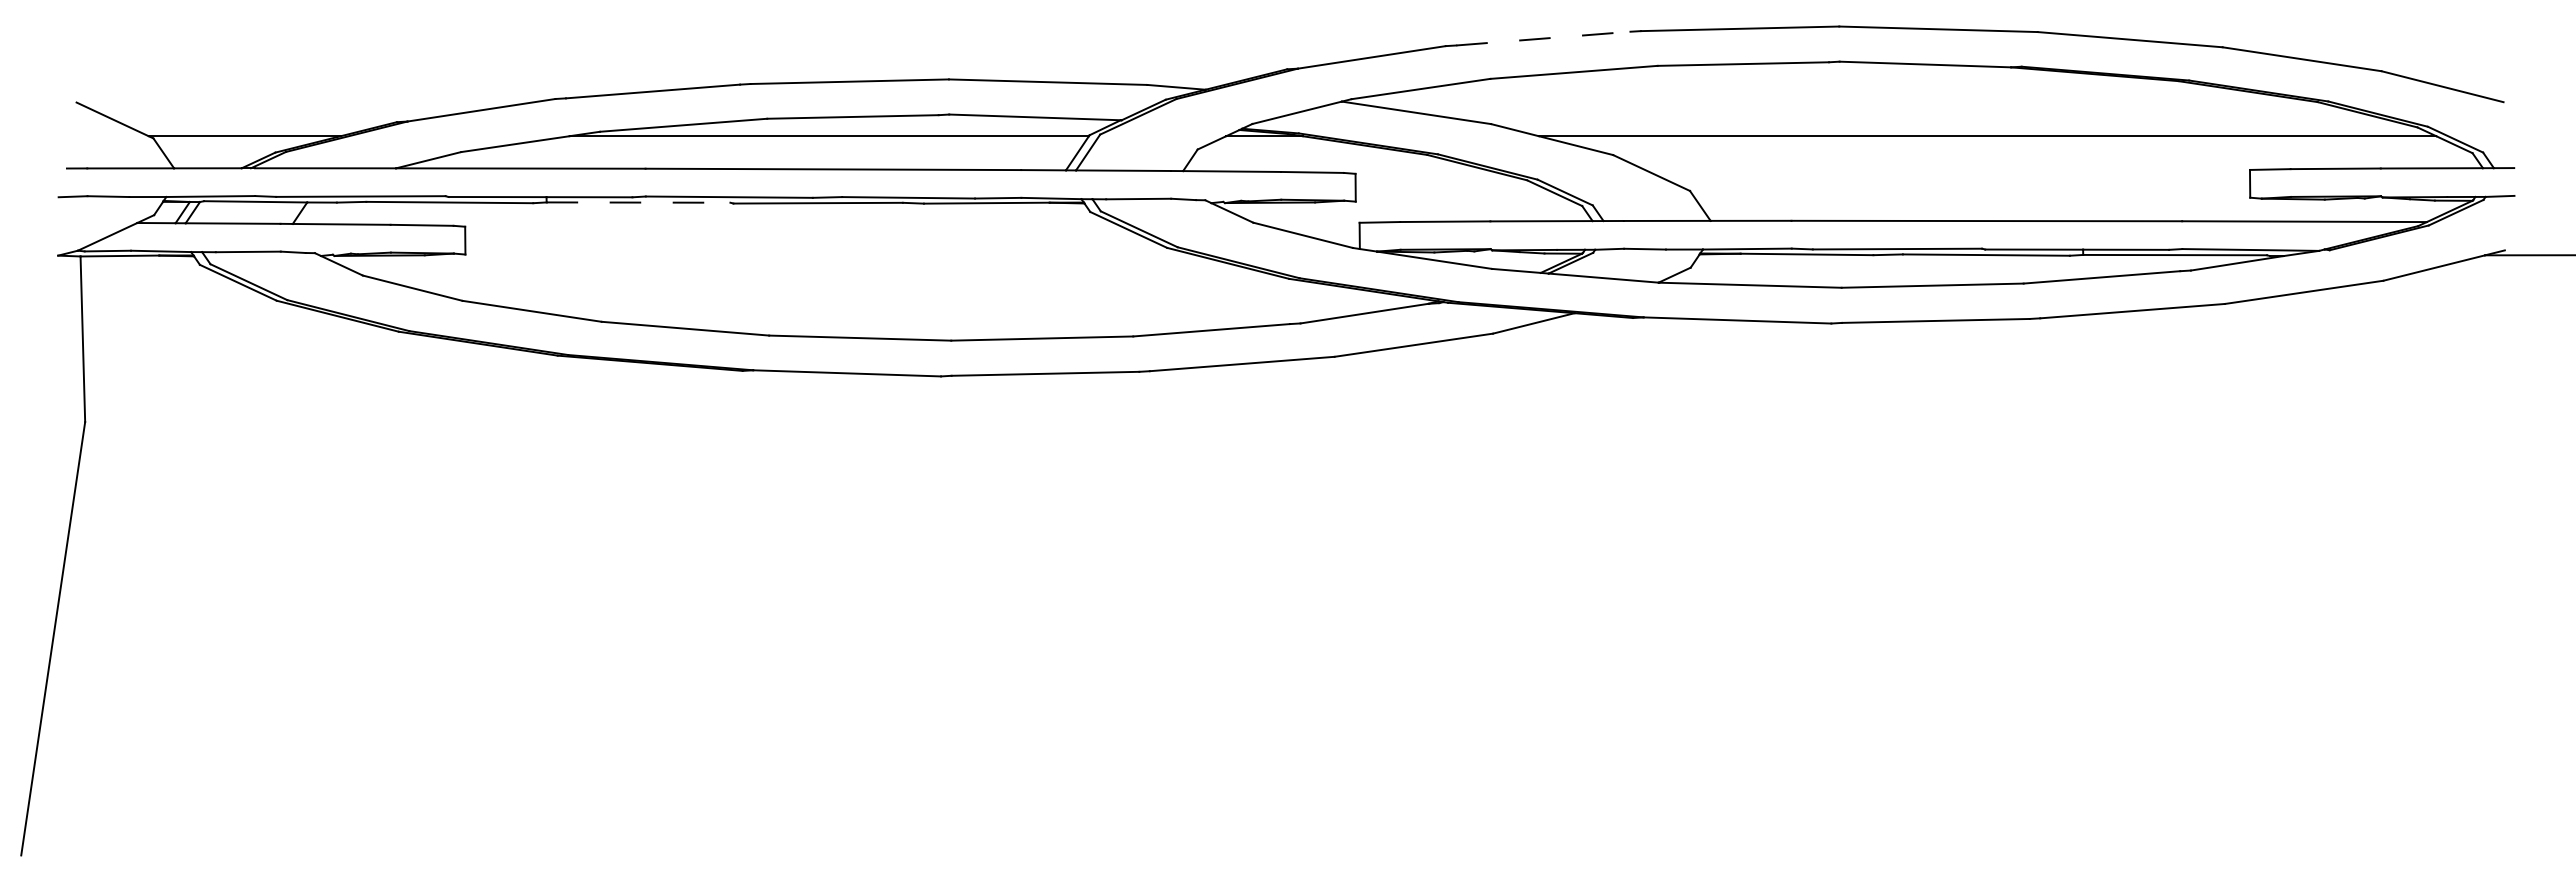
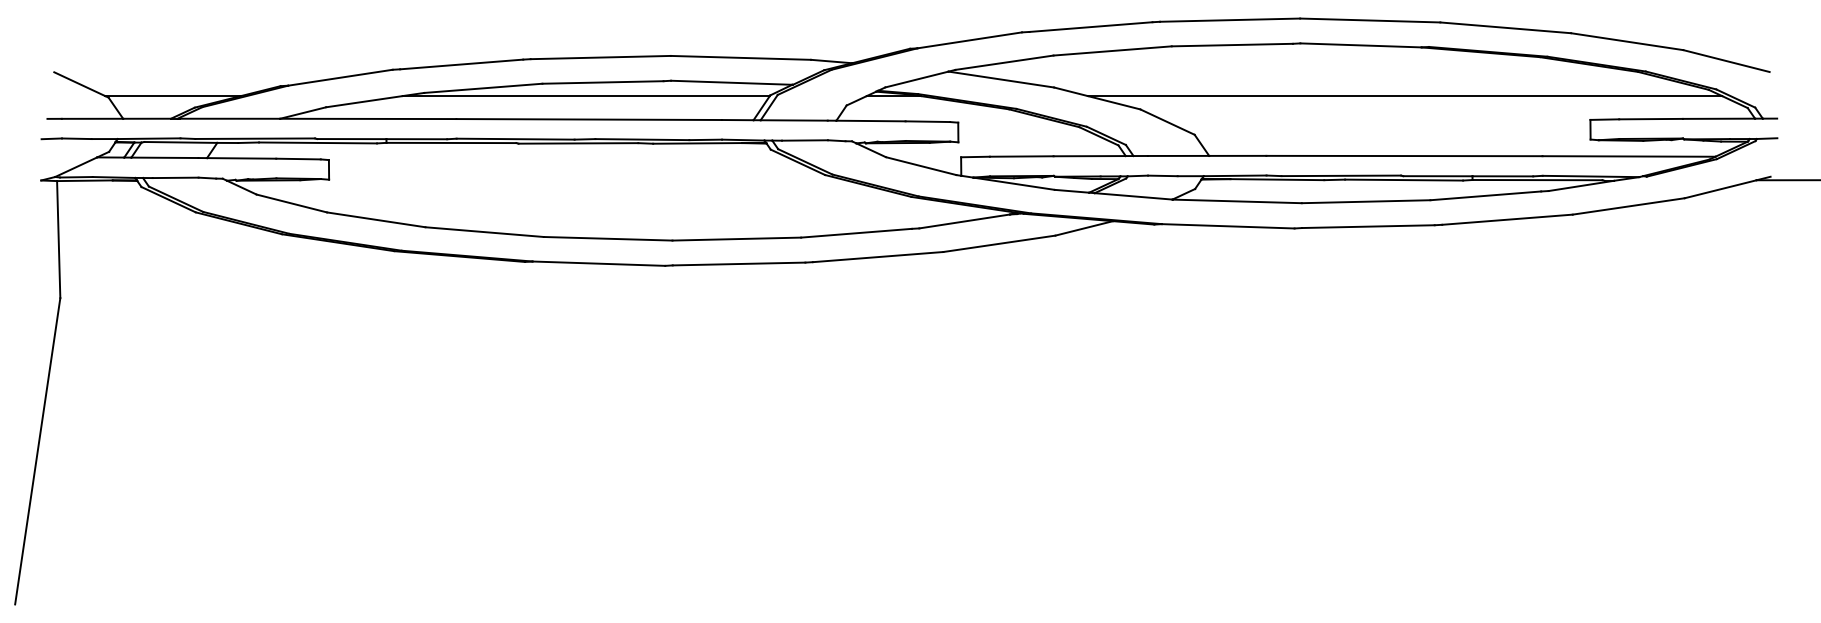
line: (1543, 38) -> (1091, 27), dashed -> solid
line: (638, 202) -> (451, 142), dashed -> solid

